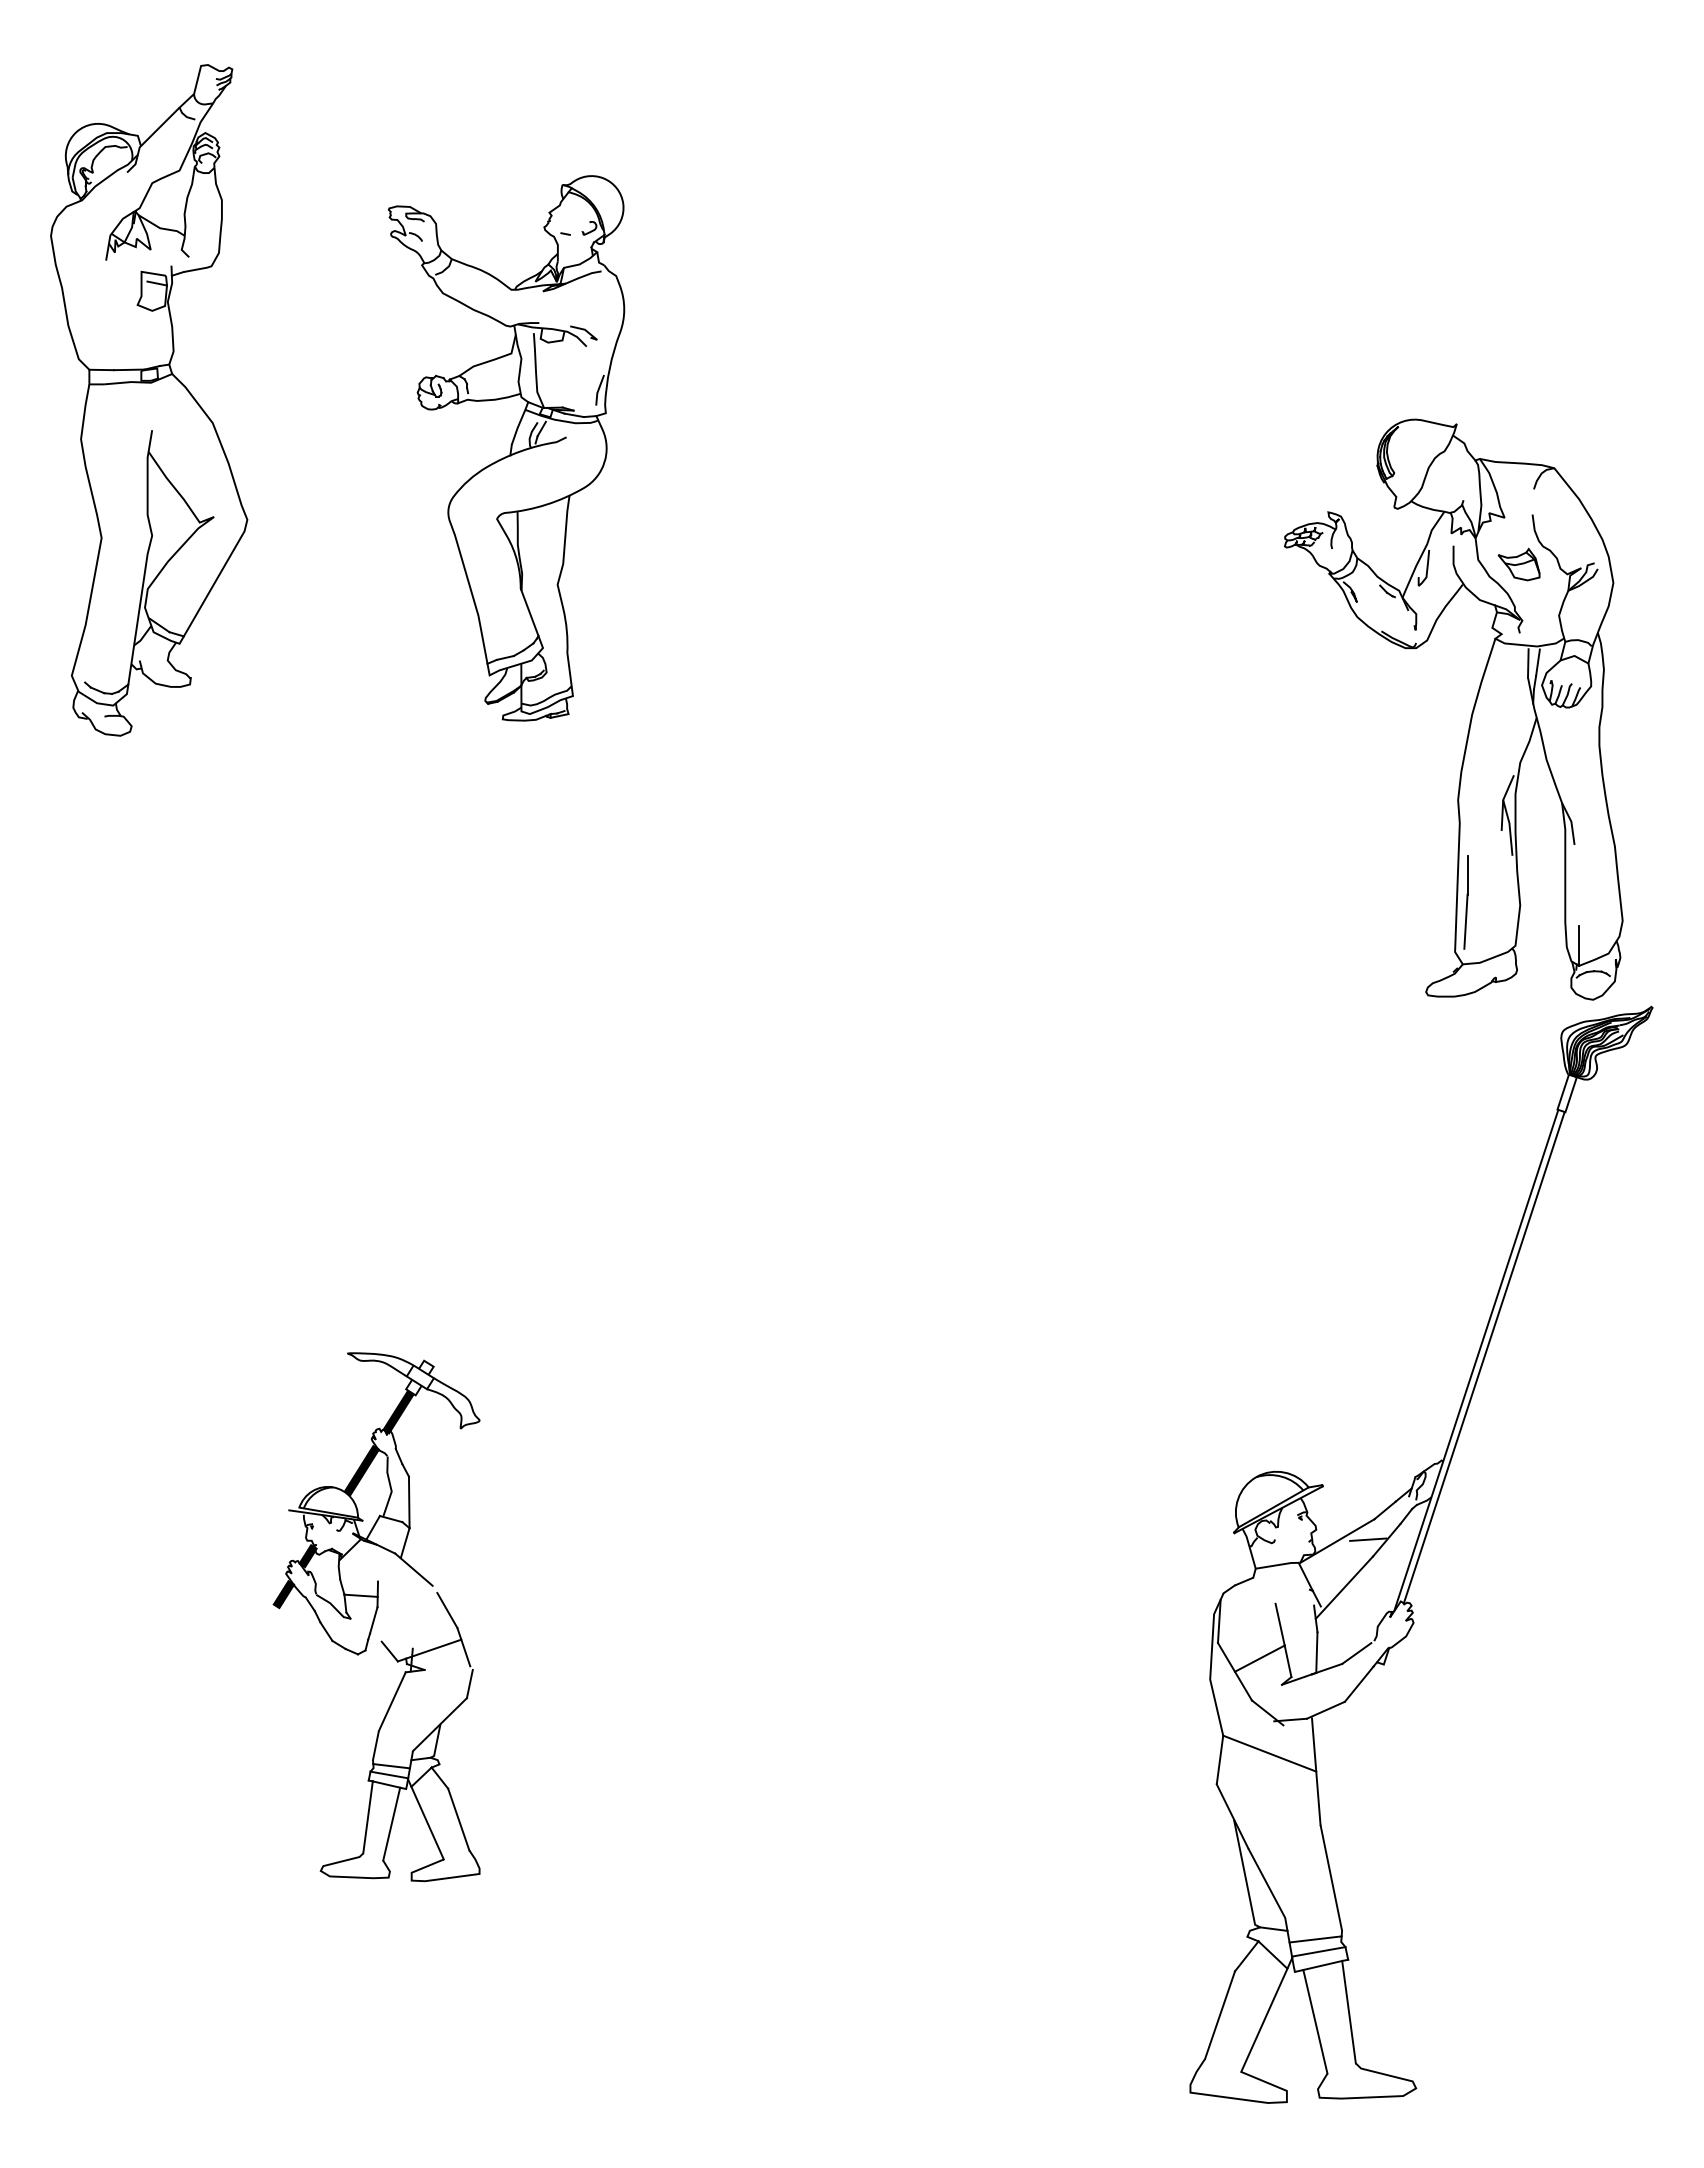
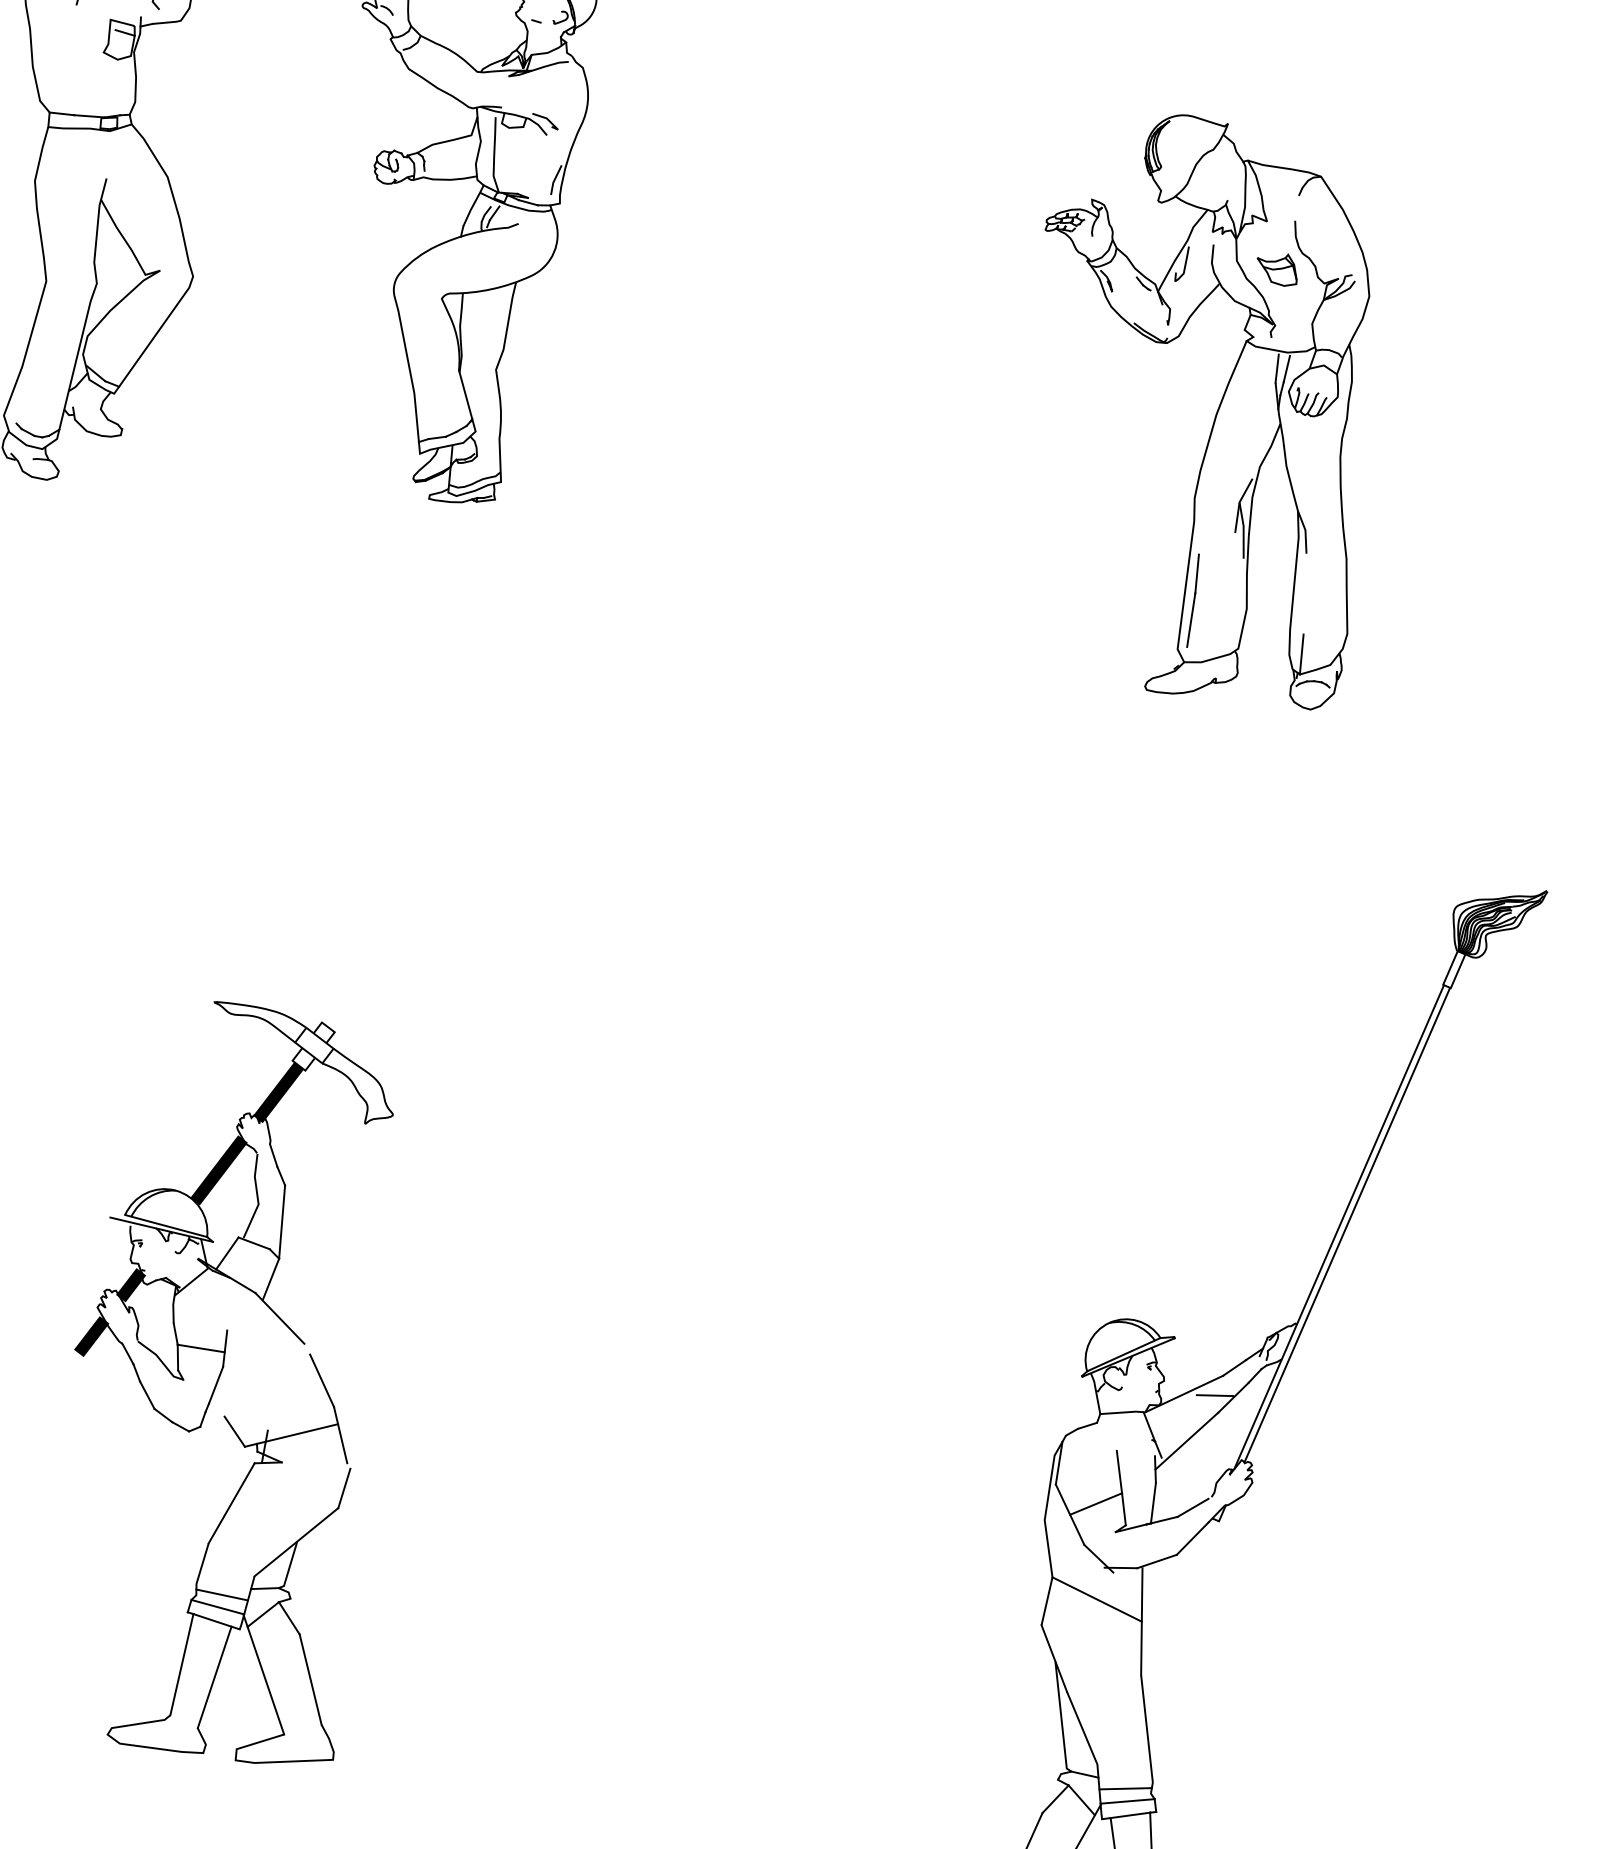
part: (1471, 712) -> (1216, 412), moved
part: (376, 1617) -> (220, 1381), size x1.43

